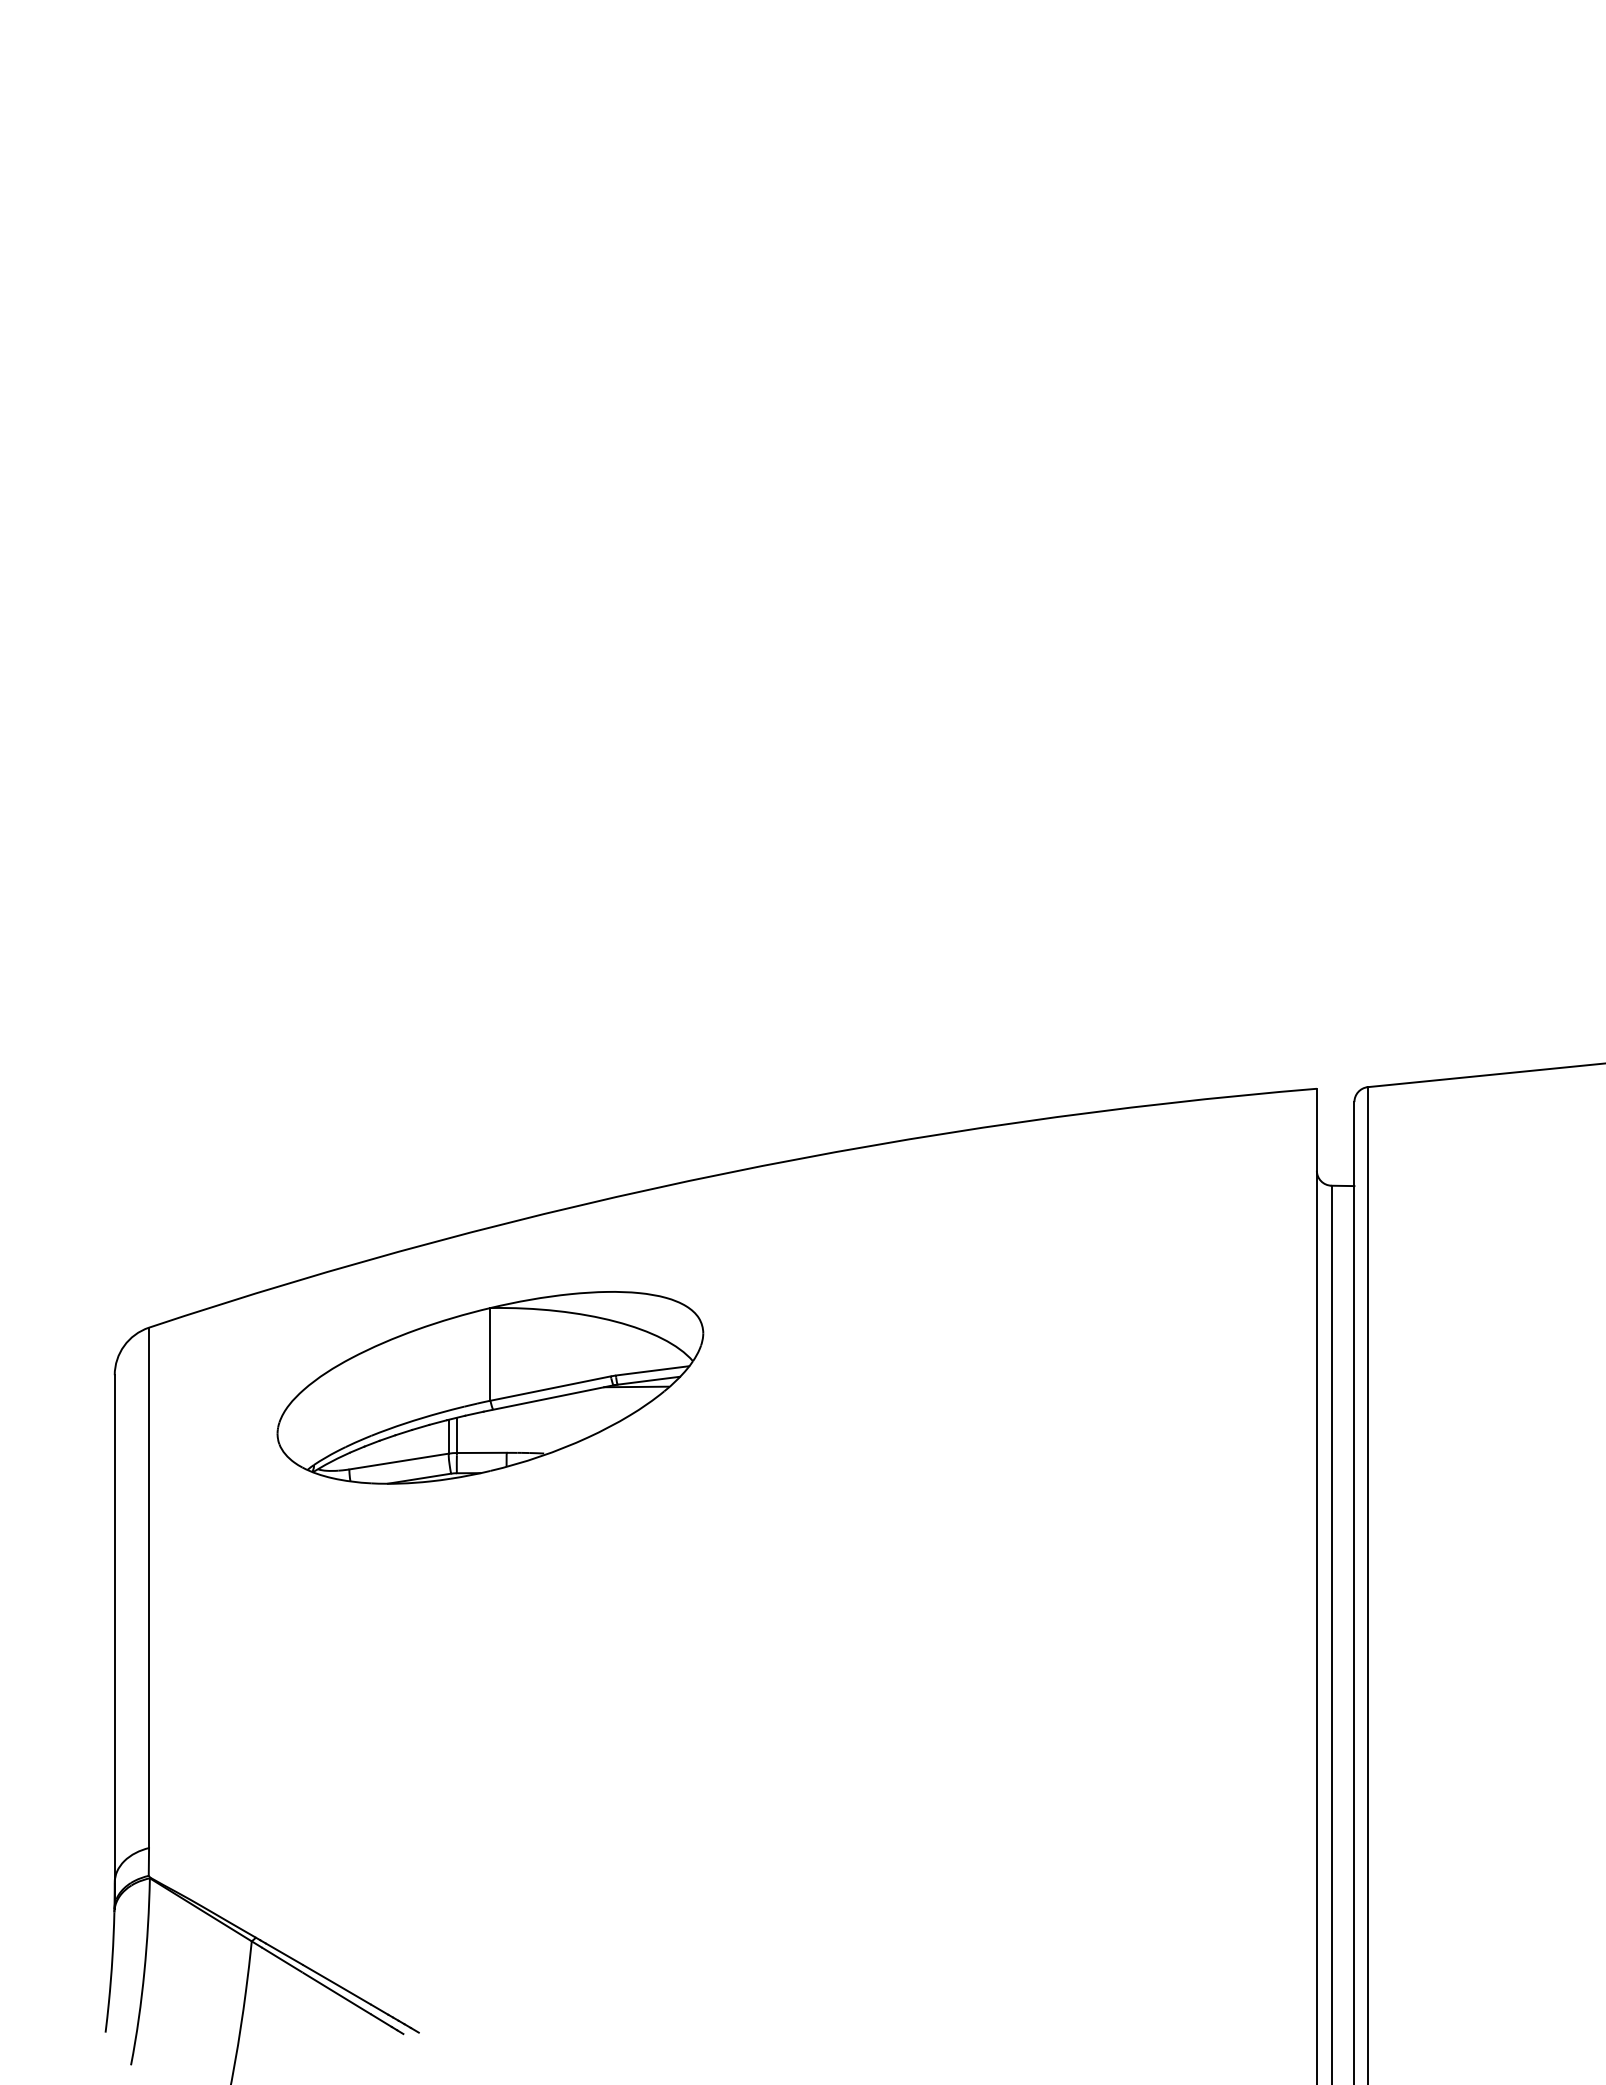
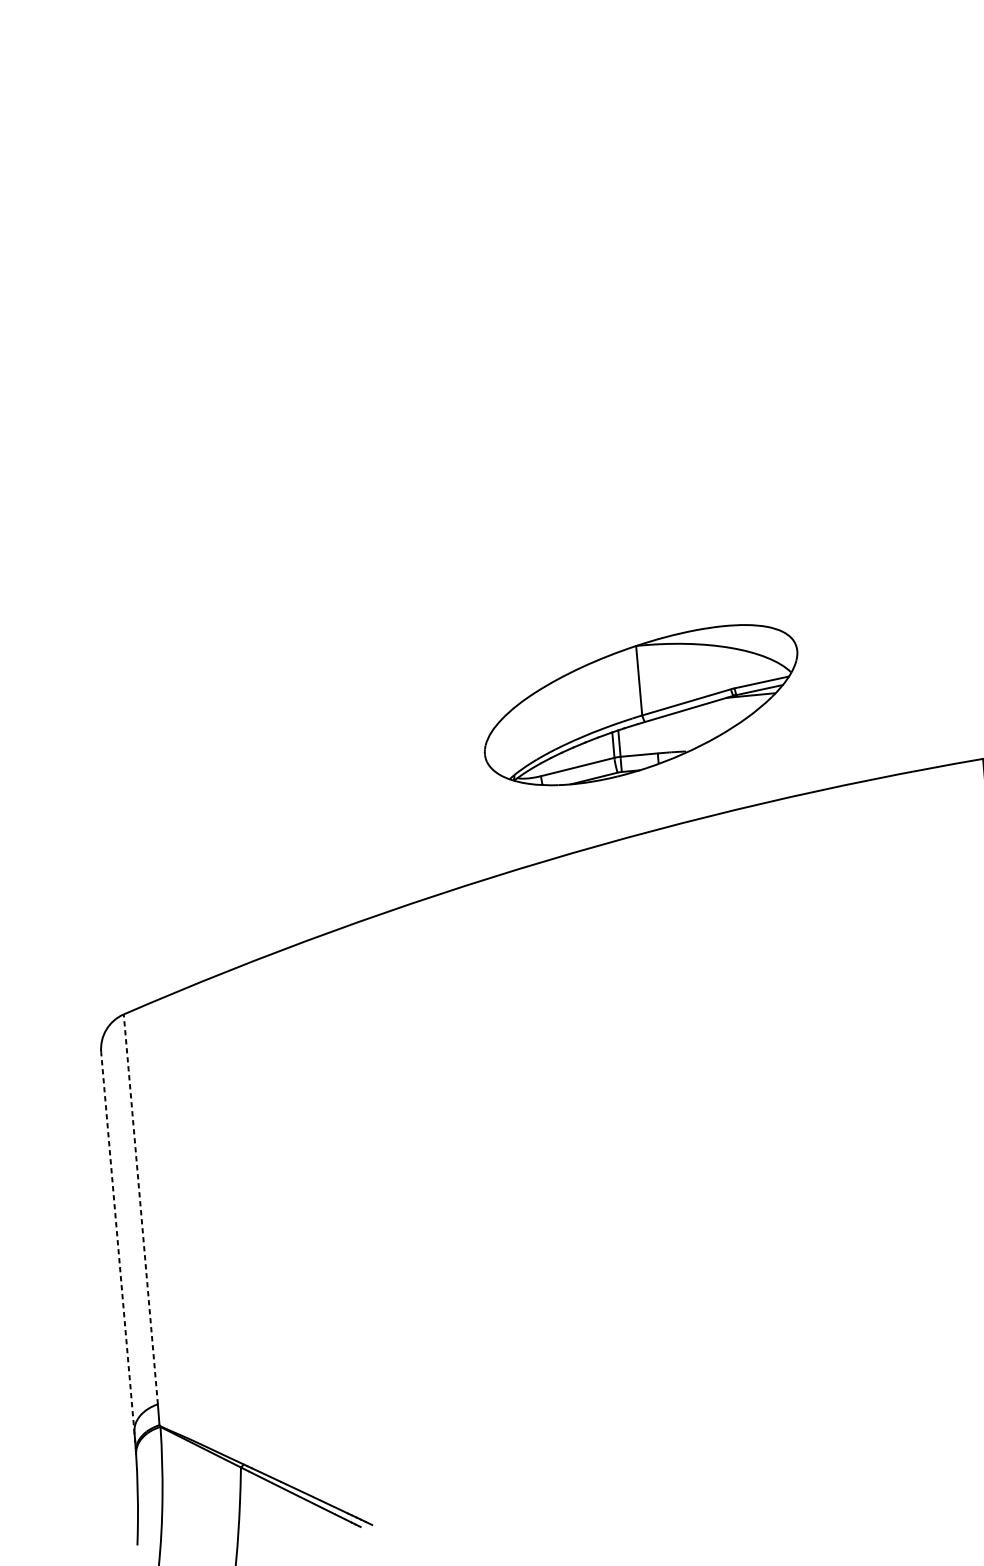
part: (490, 1387) -> (641, 705), moved
line: (149, 1587) -> (141, 1209), solid -> dashed
line: (114, 1642) -> (118, 1252), solid -> dashed

